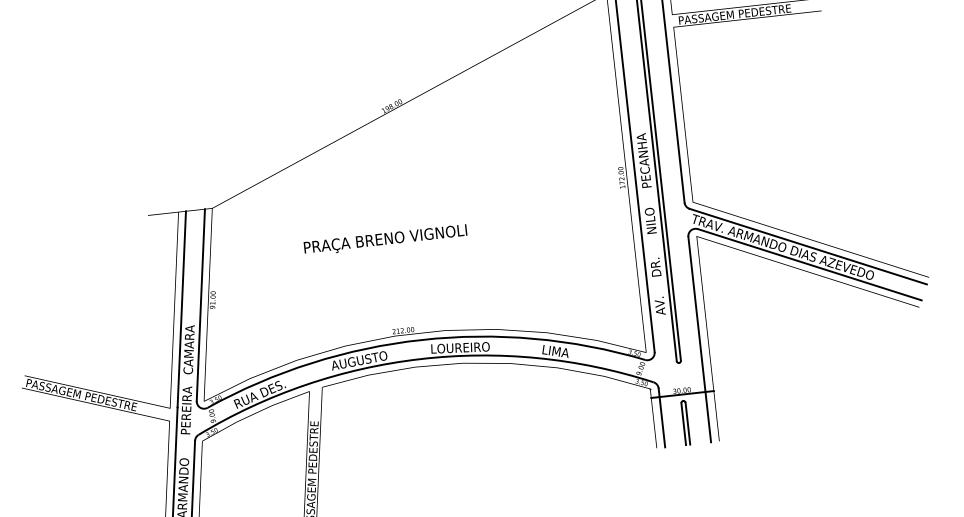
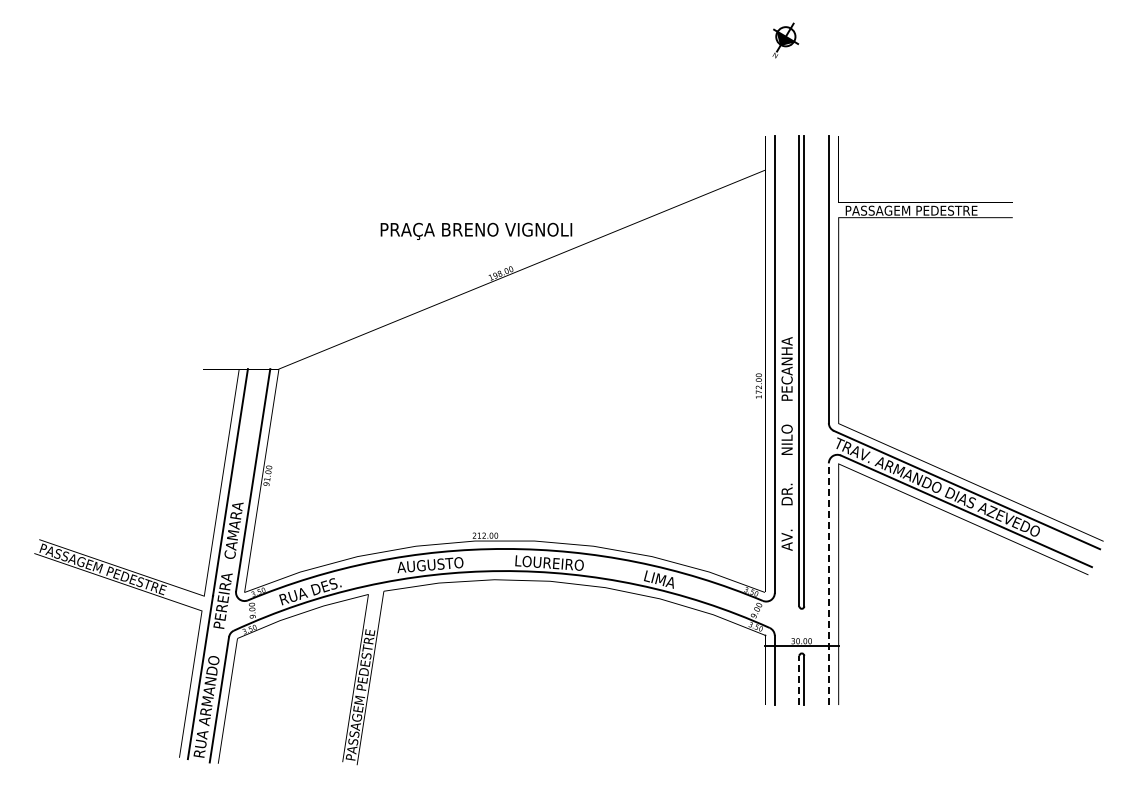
text: (385, 239) -> (476, 230), moved
line: (699, 339) -> (828, 584), solid -> dashed
line: (683, 424) -> (799, 680), solid -> dashed

